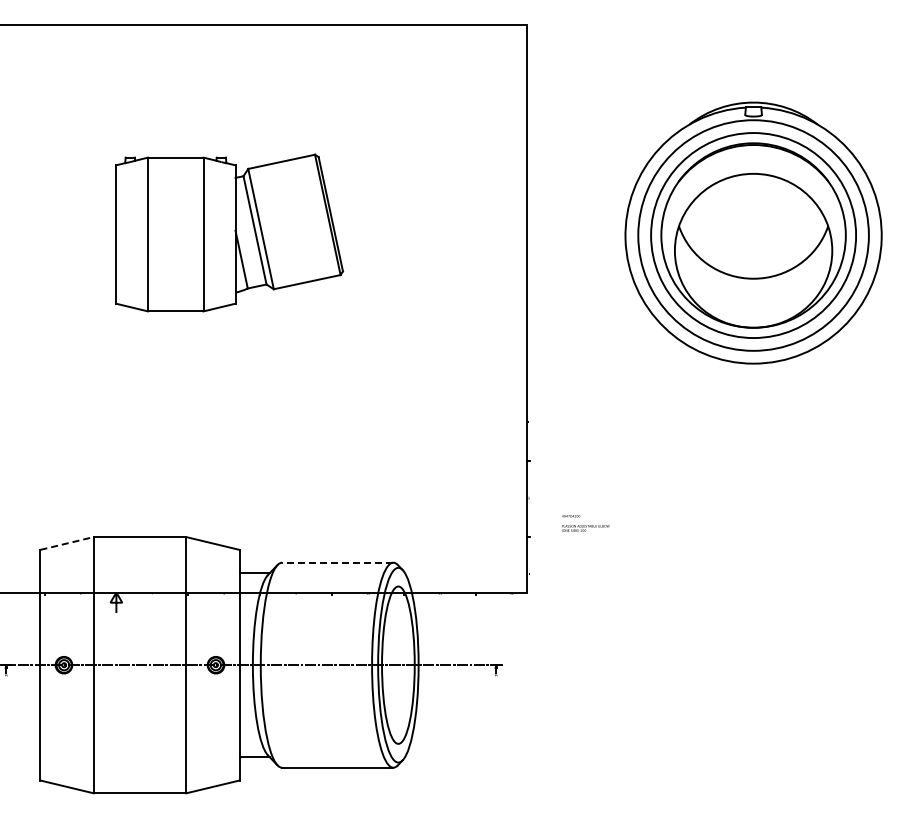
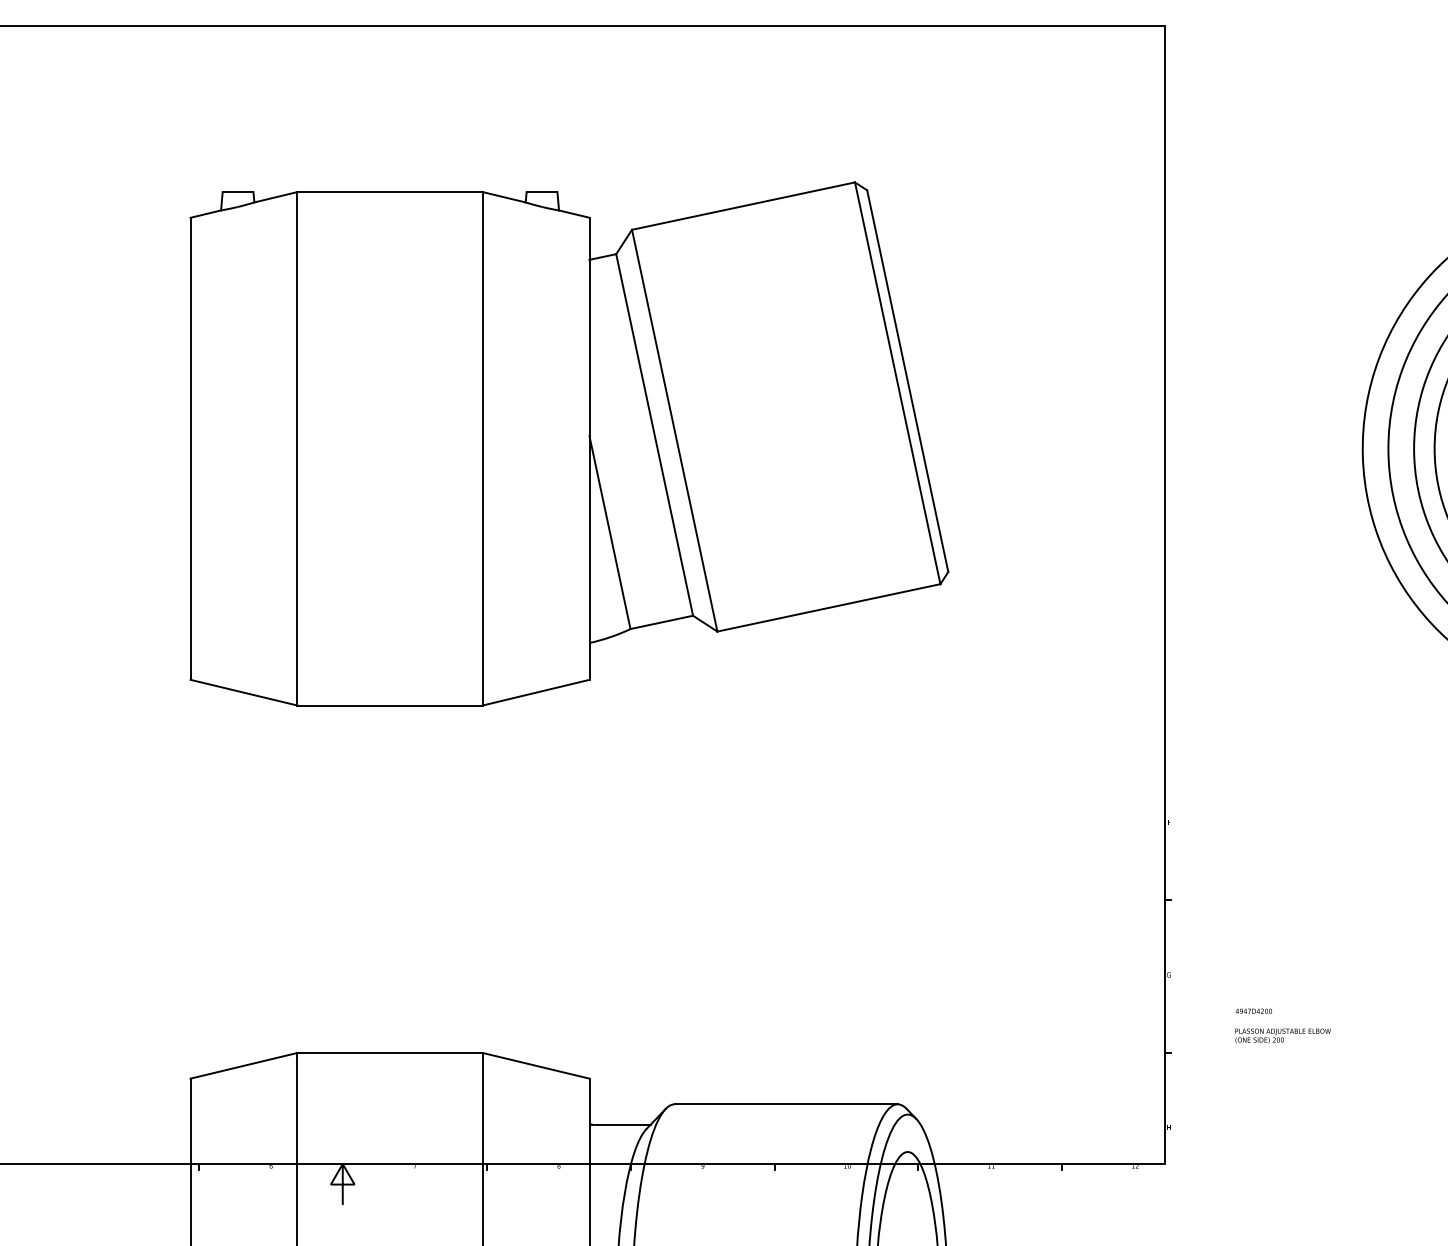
part: (229, 232) -> (569, 442), size x1.67
line: (67, 543) -> (244, 1065), dashed -> solid
line: (337, 562) -> (785, 1103), dashed -> solid

